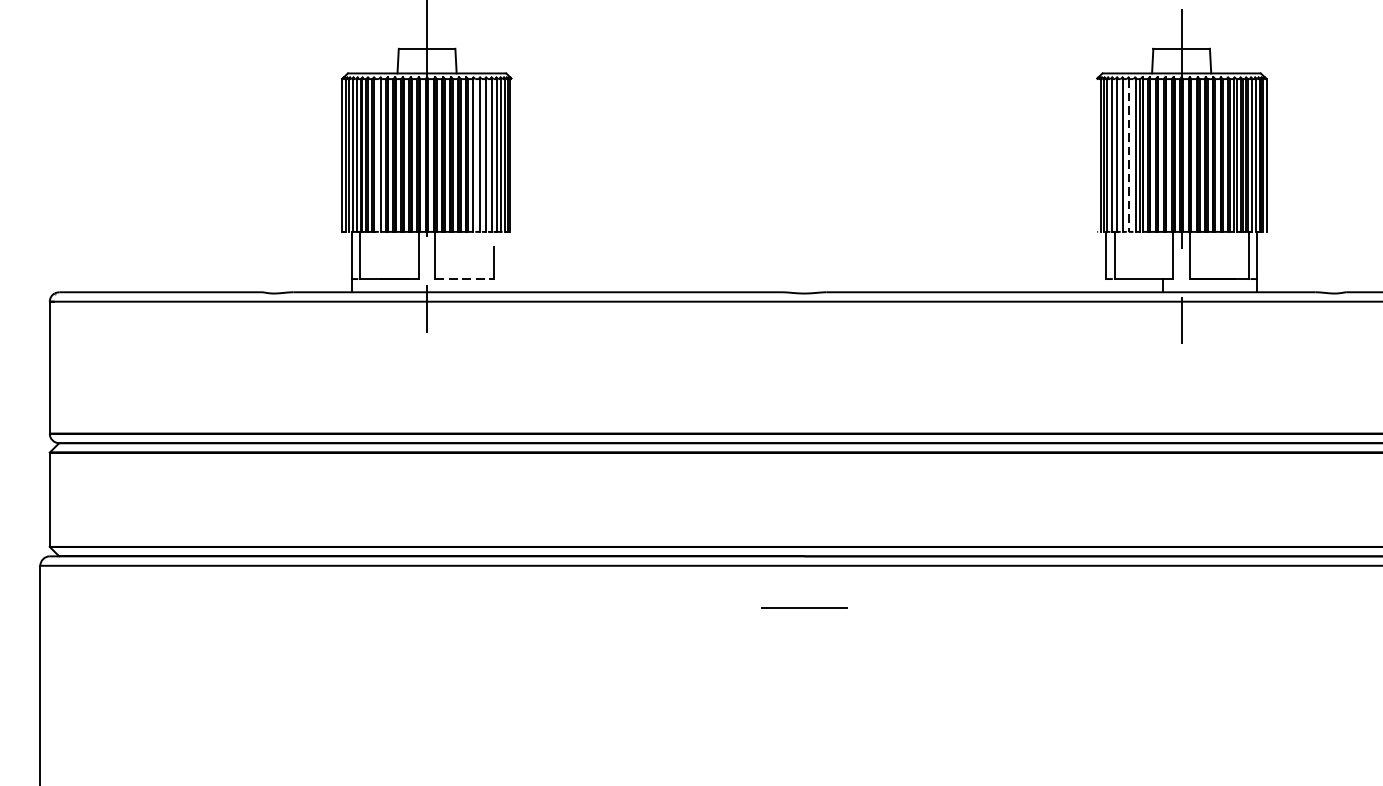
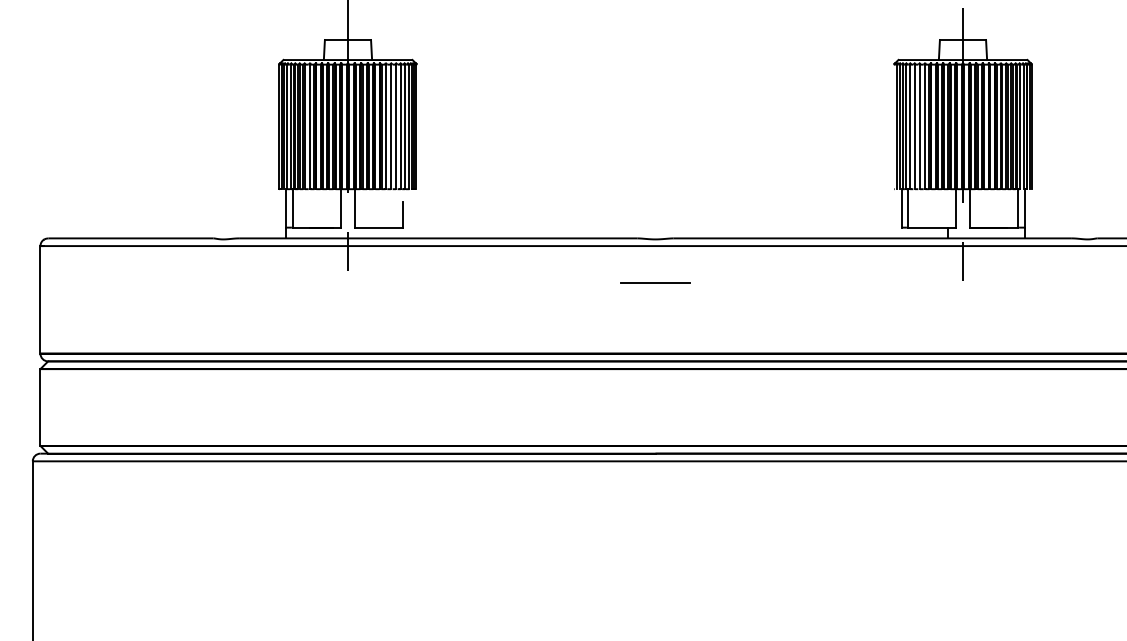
line: (1128, 156) -> (919, 127), dashed -> solid
line: (464, 278) -> (378, 227), dashed -> solid
line: (804, 607) -> (655, 282), moved

